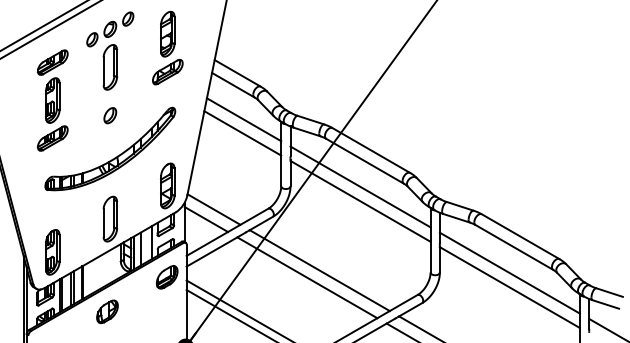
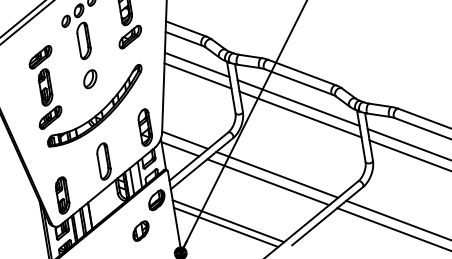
part: (52, 100) -> (45, 87), moved
part: (110, 115) -> (90, 79), size x1.4
part: (107, 311) -> (140, 230), moved

